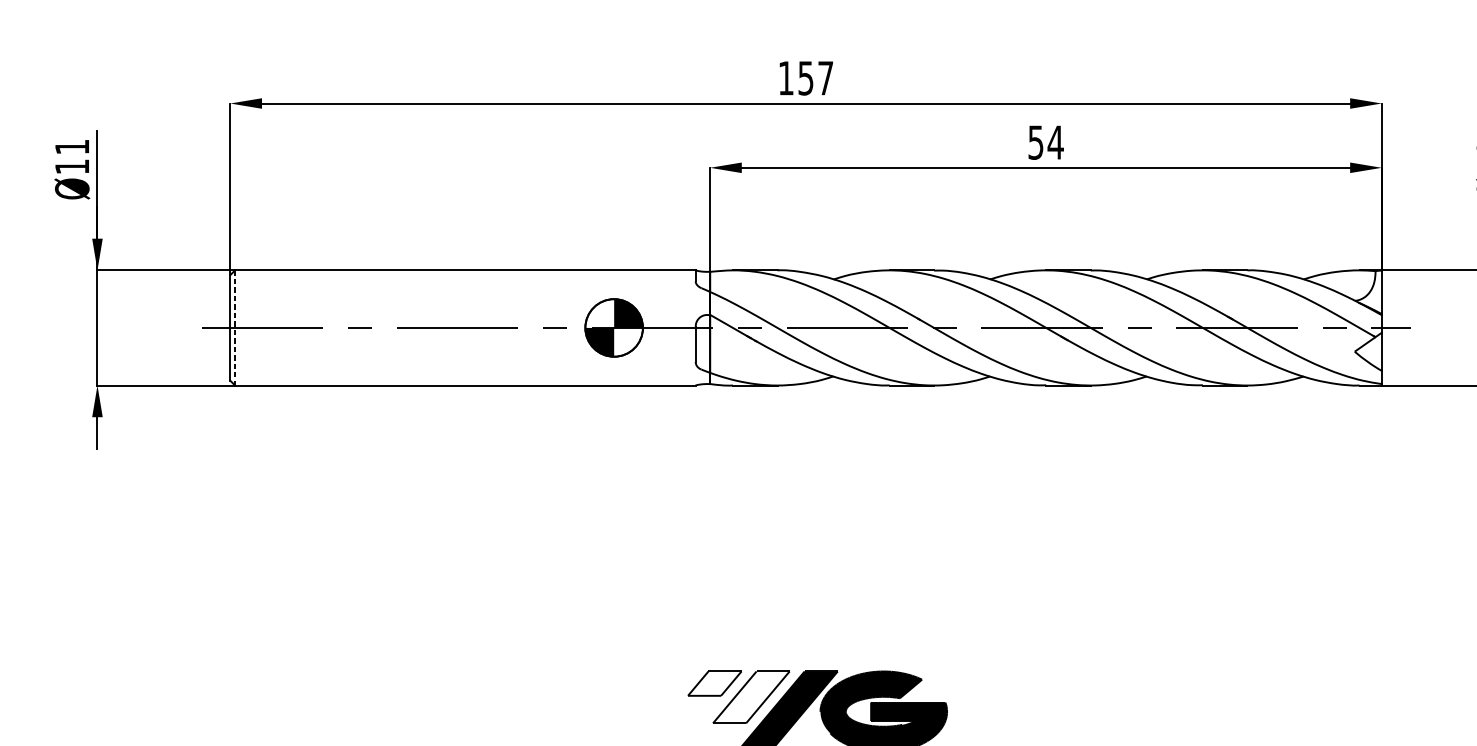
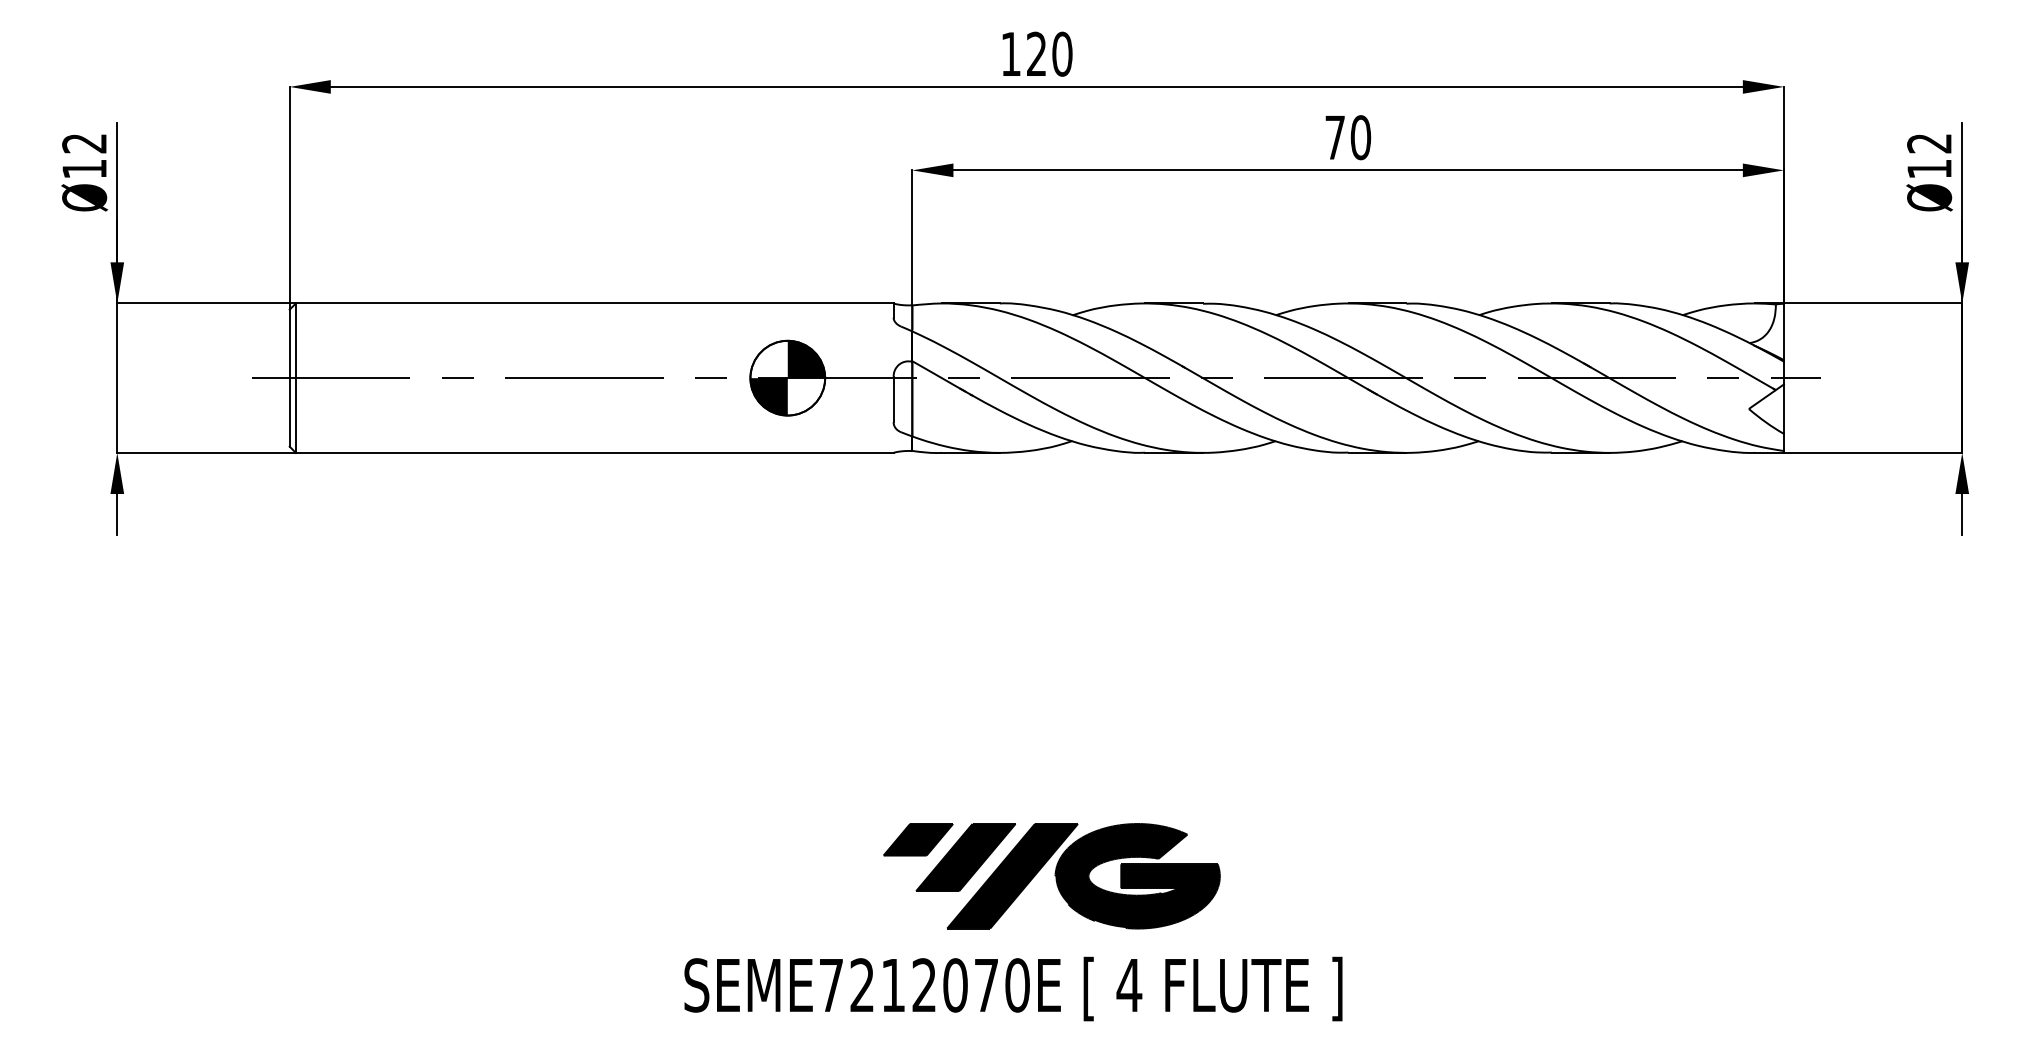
text: (815, 77) -> (1049, 53), 157 -> 120
text: (1046, 142) -> (1348, 137), 54 -> 70
text: (72, 147) -> (84, 143), Ø11 -> Ø12
line: (234, 328) -> (295, 378), dashed -> solid
fill: (714, 683) -> (918, 839), added
fill: (751, 697) -> (965, 857), added

